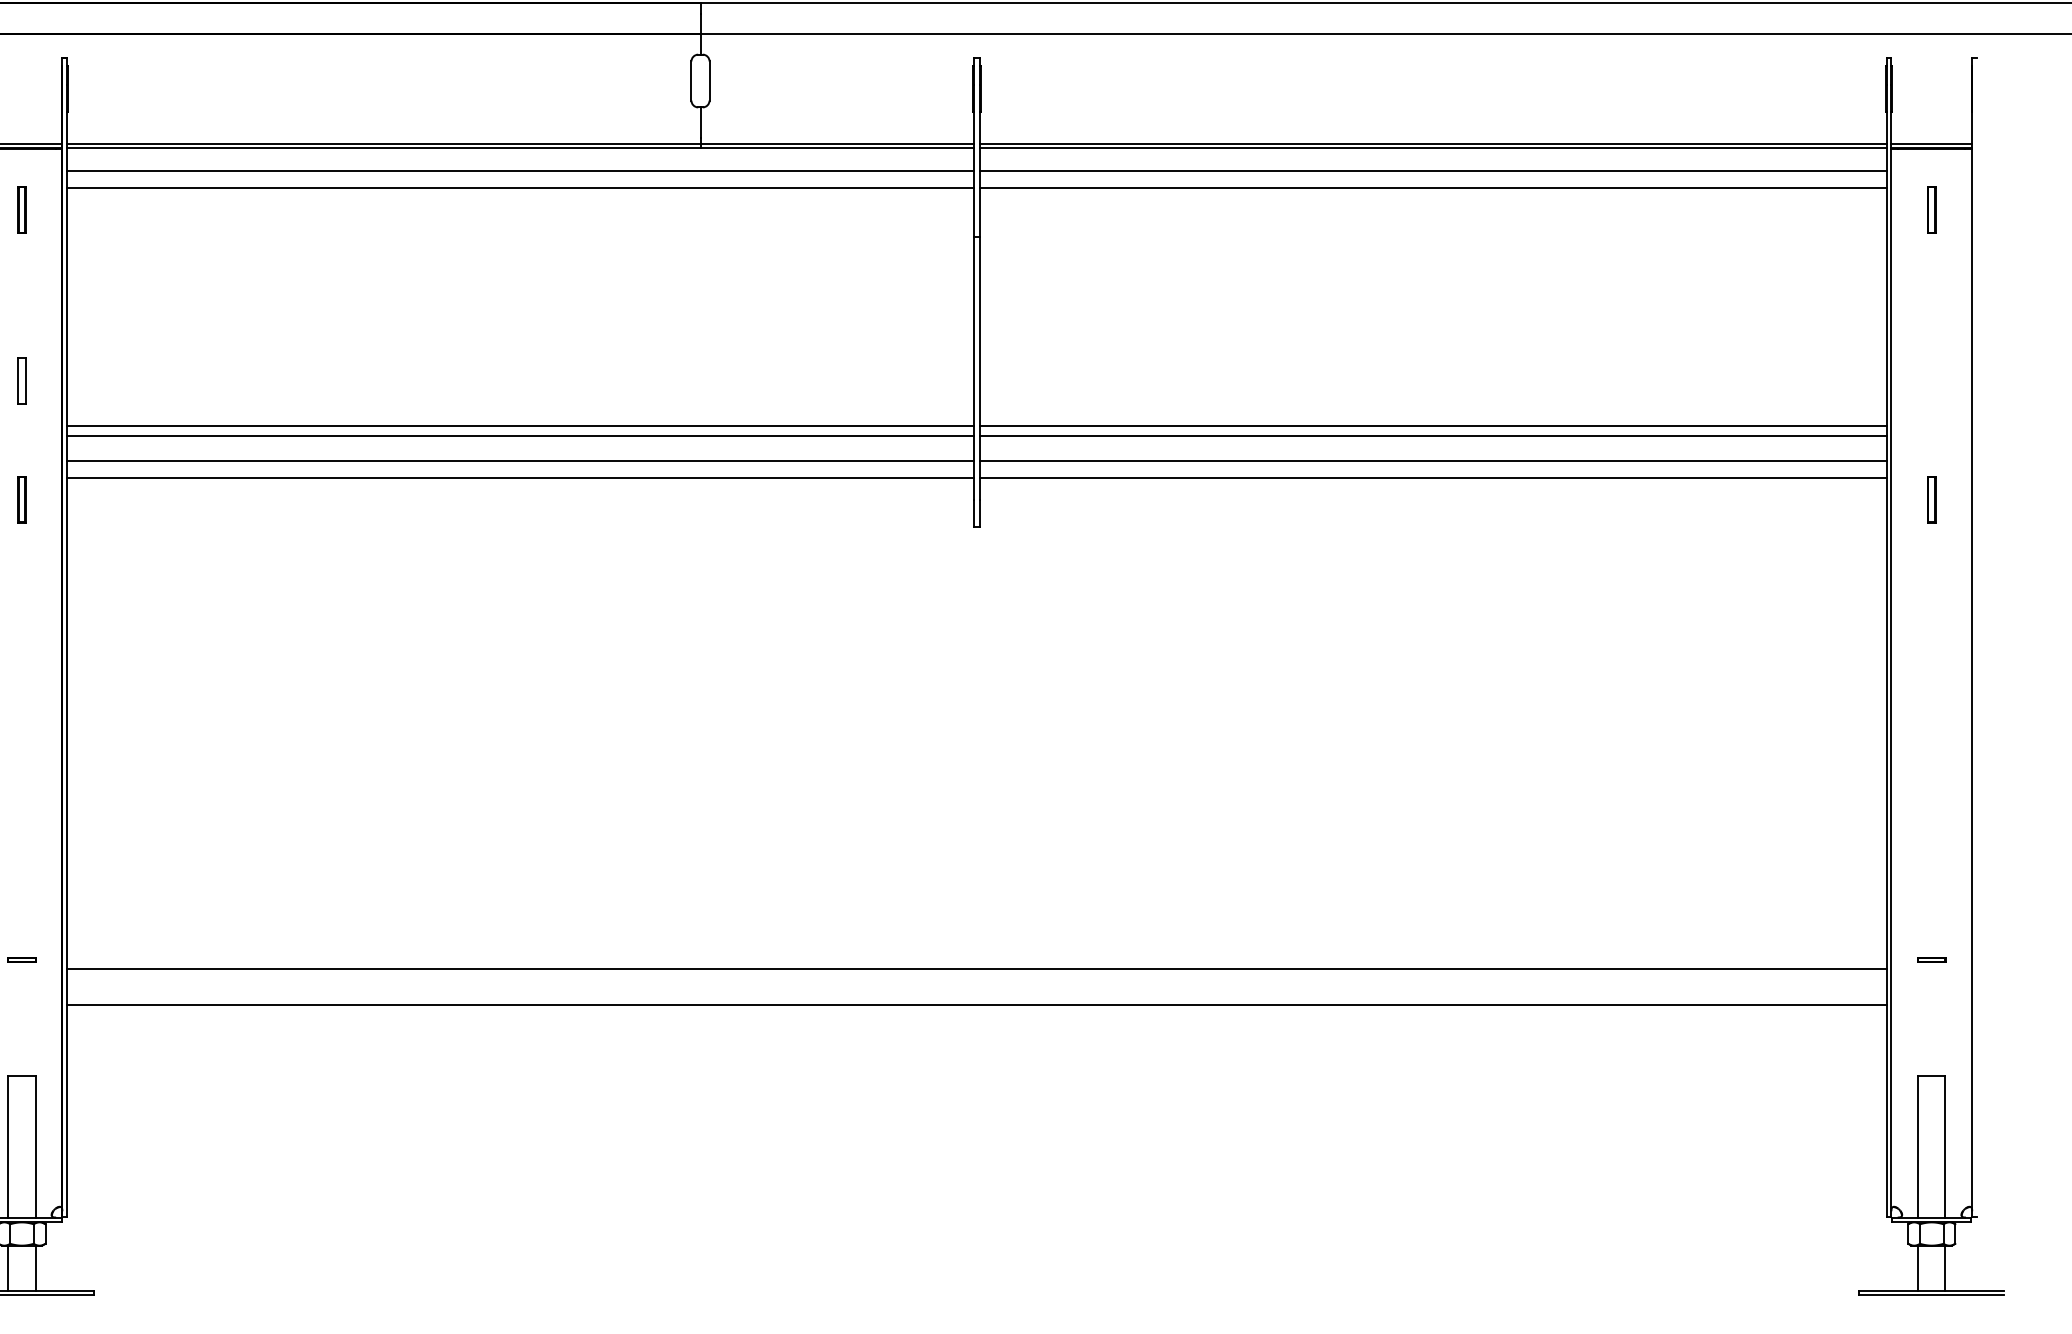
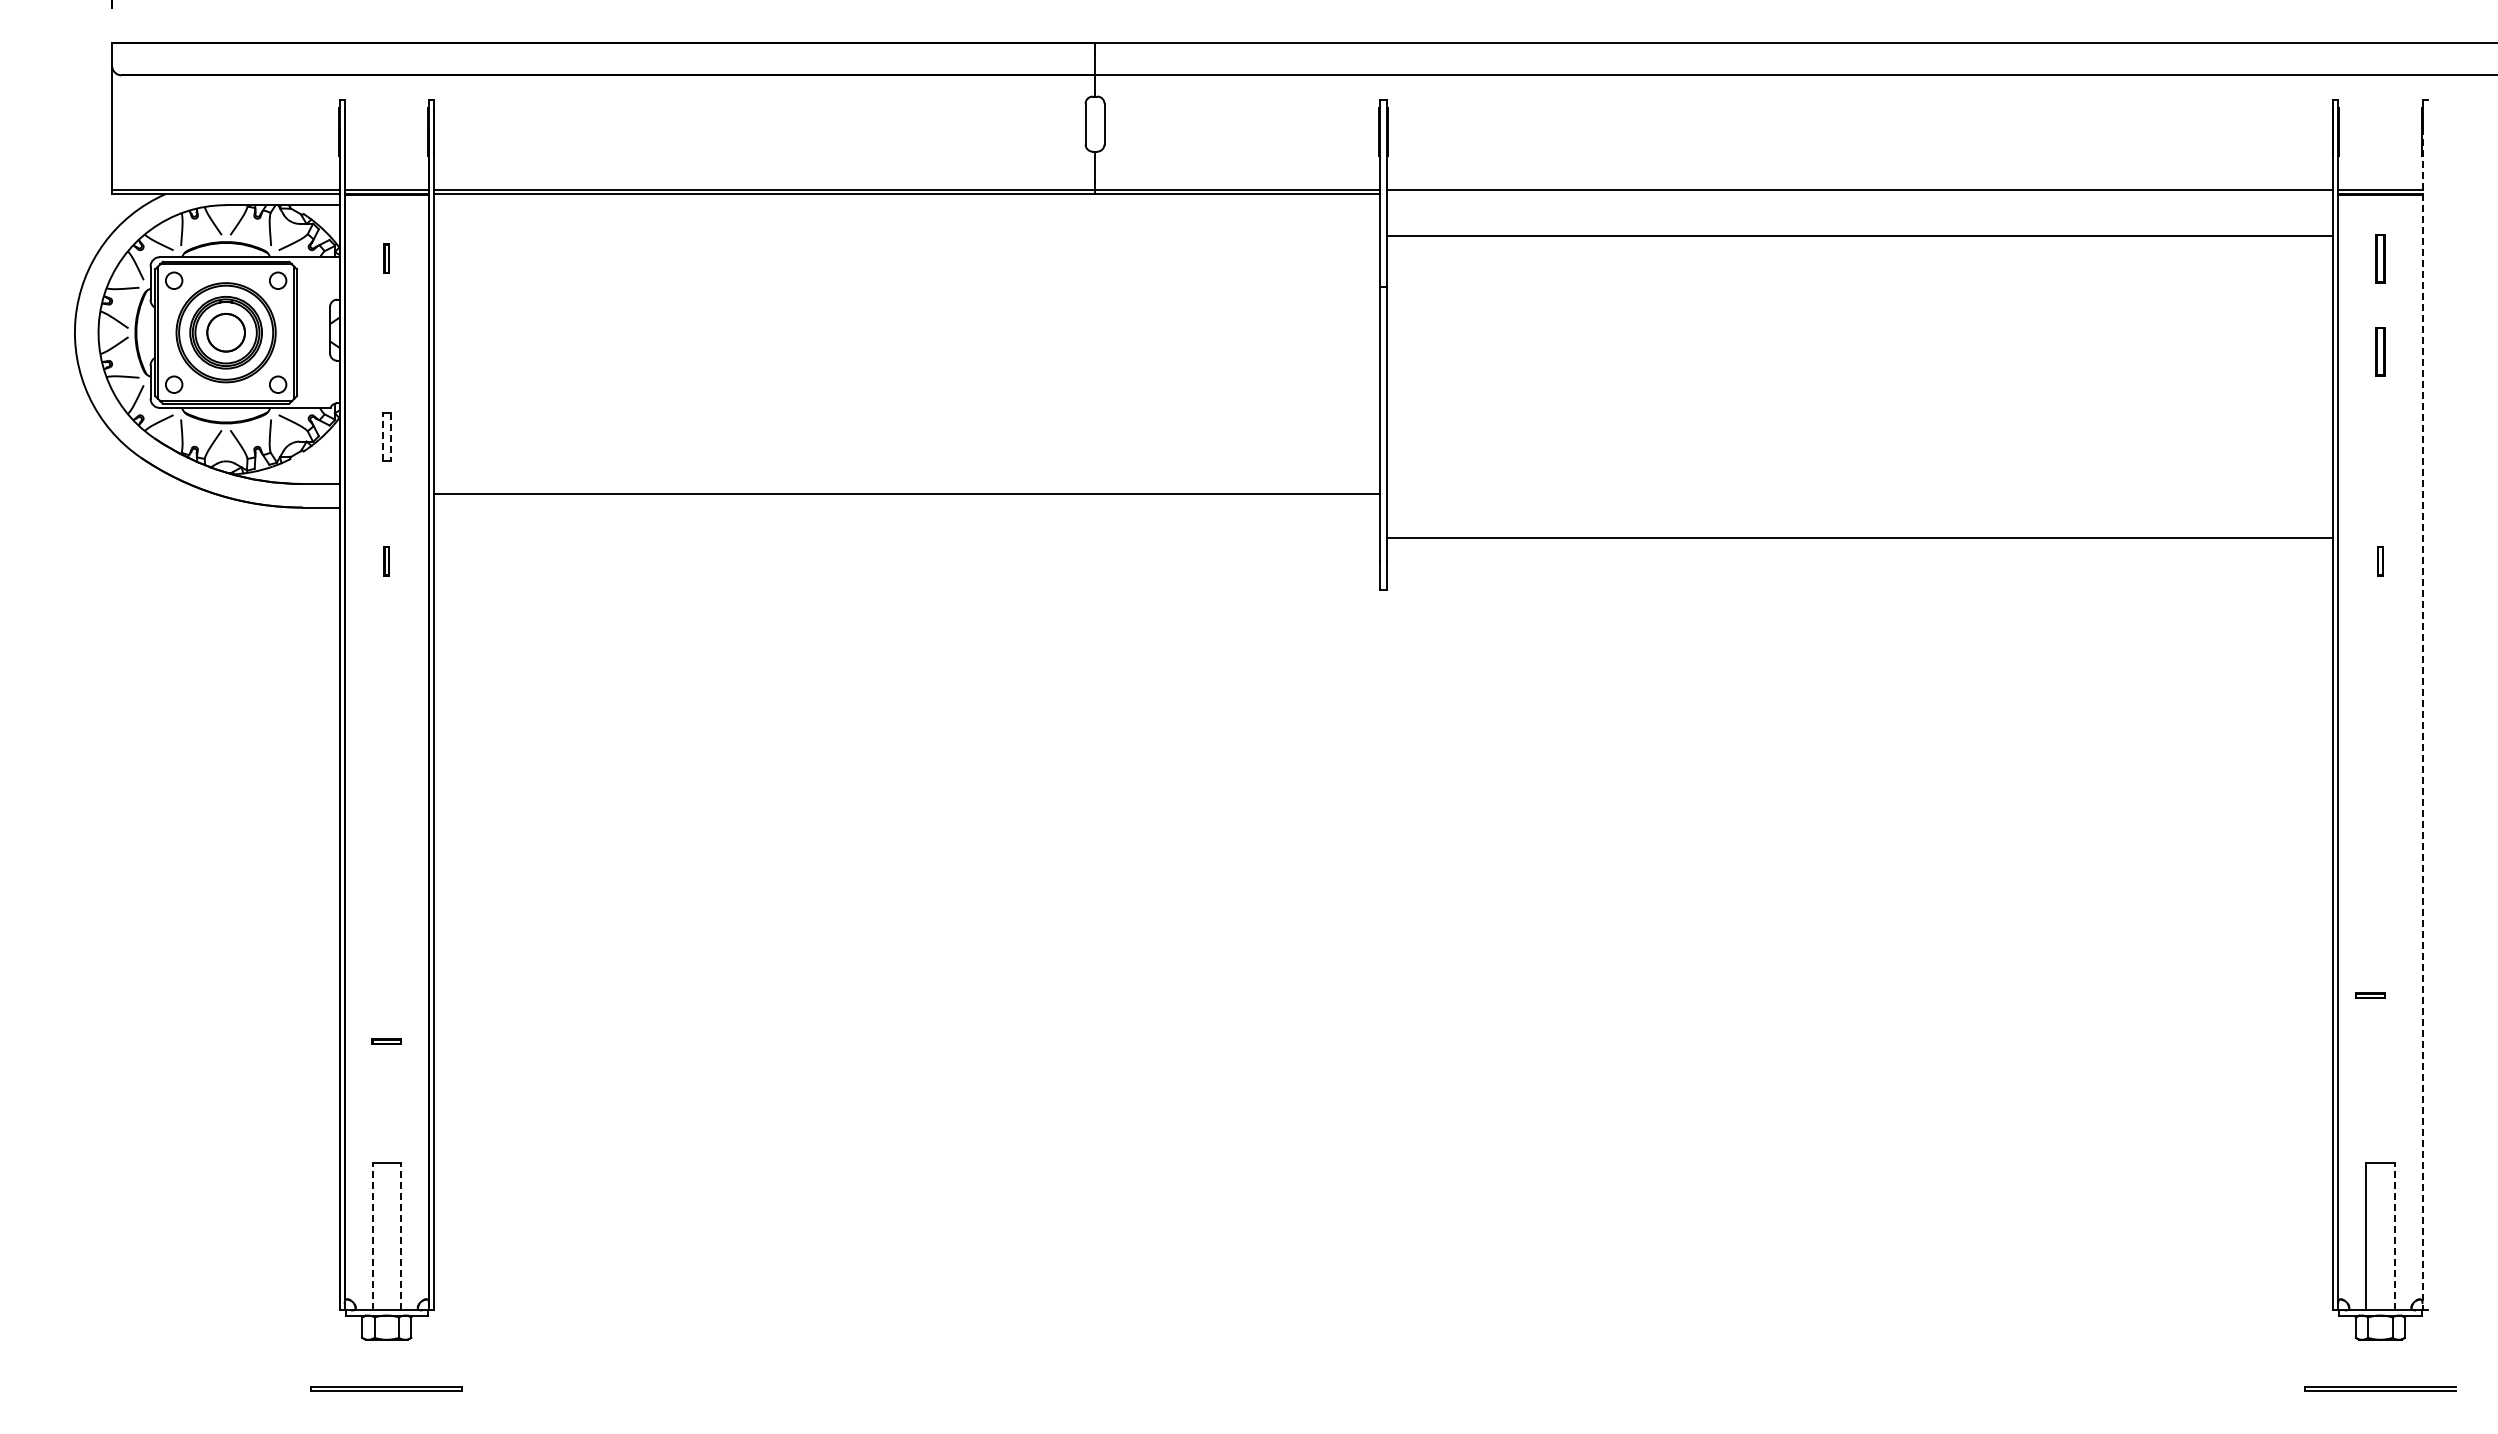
line: (1433, 148) -> (1860, 194), removed
line: (520, 171) -> (907, 218), removed
line: (1433, 171) -> (1860, 218), removed
line: (520, 187) -> (907, 235), removed
part: (21, 209) -> (386, 258), size x0.6
part: (1931, 298) -> (2380, 351), added
line: (17, 380) -> (382, 436), solid -> dashed
line: (25, 381) -> (390, 437), solid -> dashed
line: (520, 425) -> (907, 483), removed
line: (1433, 425) -> (1860, 483), removed
line: (1433, 435) -> (1860, 494), removed
line: (520, 460) -> (907, 520), removed
line: (1433, 460) -> (1860, 520), removed
line: (520, 478) -> (907, 538), removed
part: (21, 499) -> (386, 560), size x0.6
part: (1931, 499) -> (2380, 560), size x0.6
line: (1972, 651) -> (2422, 719), solid -> dashed
part: (1931, 959) -> (2370, 995), moved
line: (976, 968) -> (1383, 1050), removed
line: (976, 1004) -> (1383, 1088), removed
line: (8, 1146) -> (372, 1236), solid -> dashed
line: (36, 1146) -> (401, 1236), solid -> dashed
line: (1945, 1146) -> (2394, 1236), solid -> dashed
line: (8, 1268) -> (372, 1363), removed
line: (36, 1268) -> (401, 1363), removed
line: (1918, 1268) -> (2366, 1363), removed
line: (1945, 1268) -> (2394, 1363), removed

